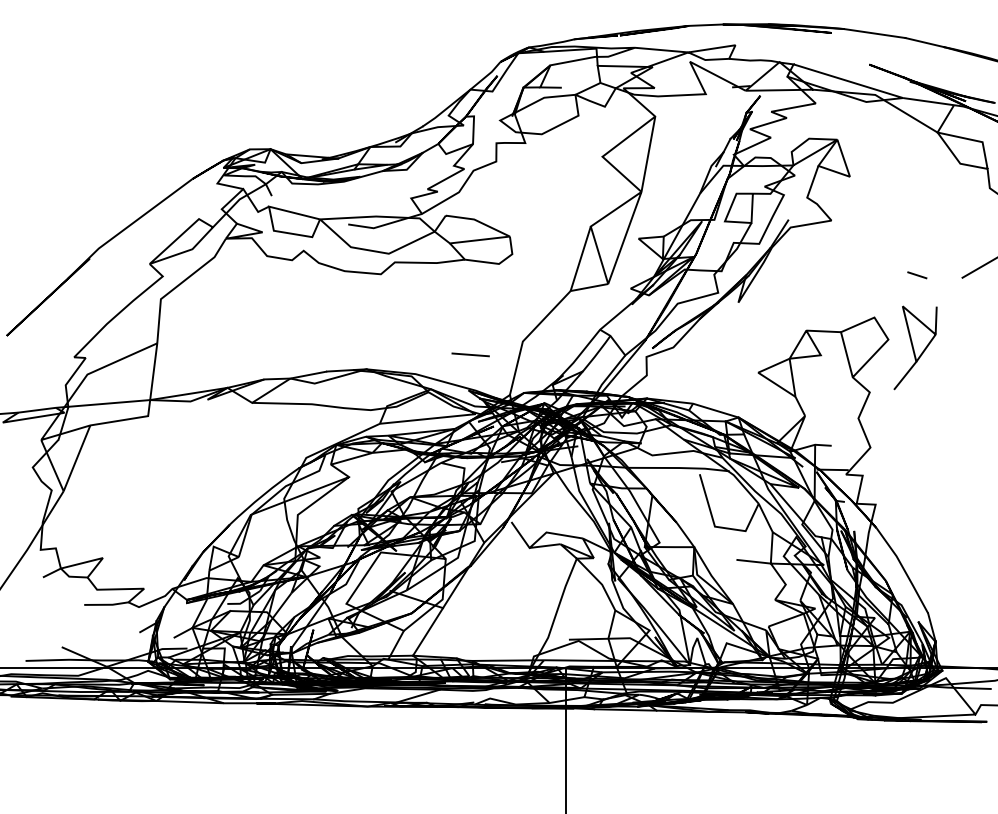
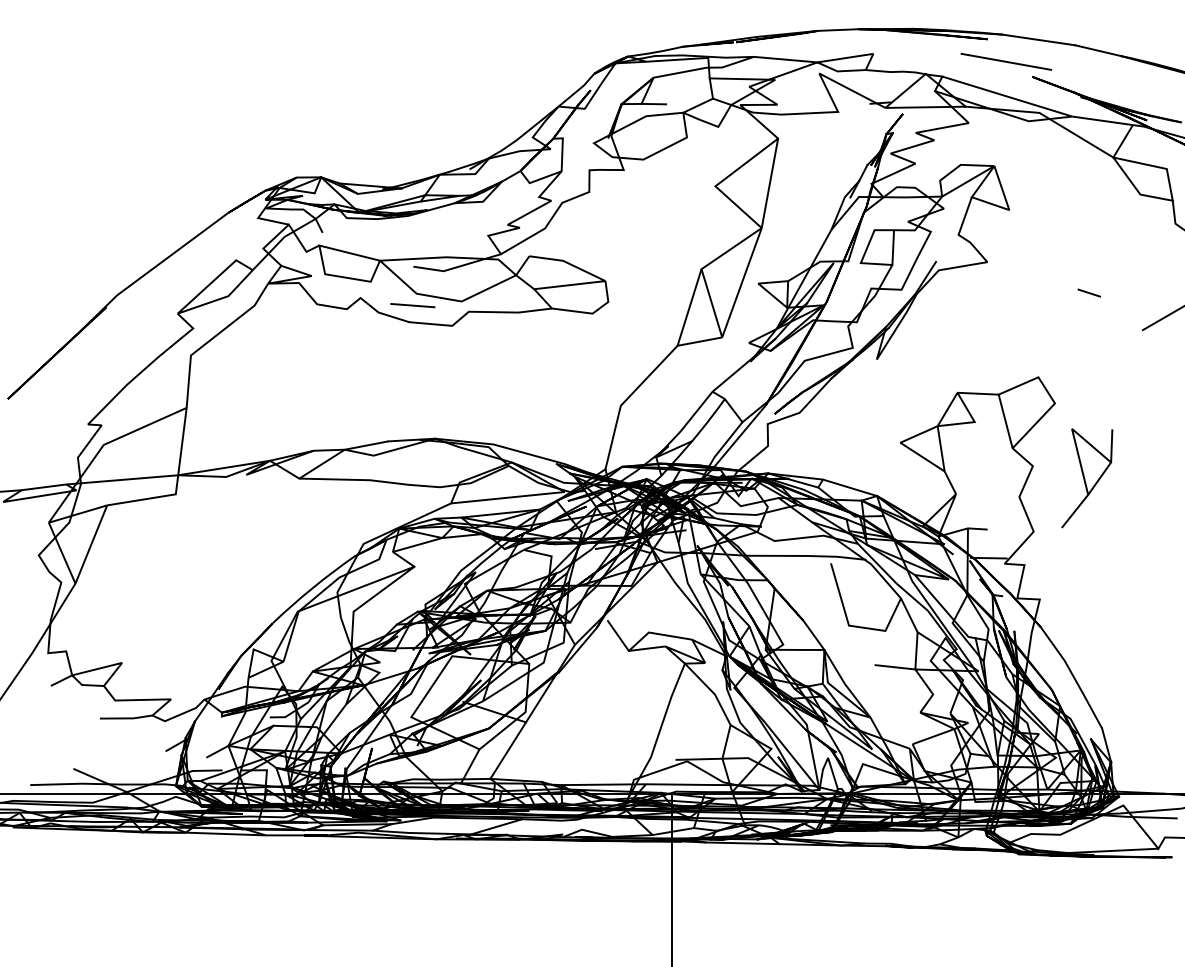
line: (847, 51) -> (1006, 61), added
line: (917, 274) -> (1089, 292), moved
part: (915, 348) -> (1087, 478), moved
line: (470, 354) -> (412, 305), moved

